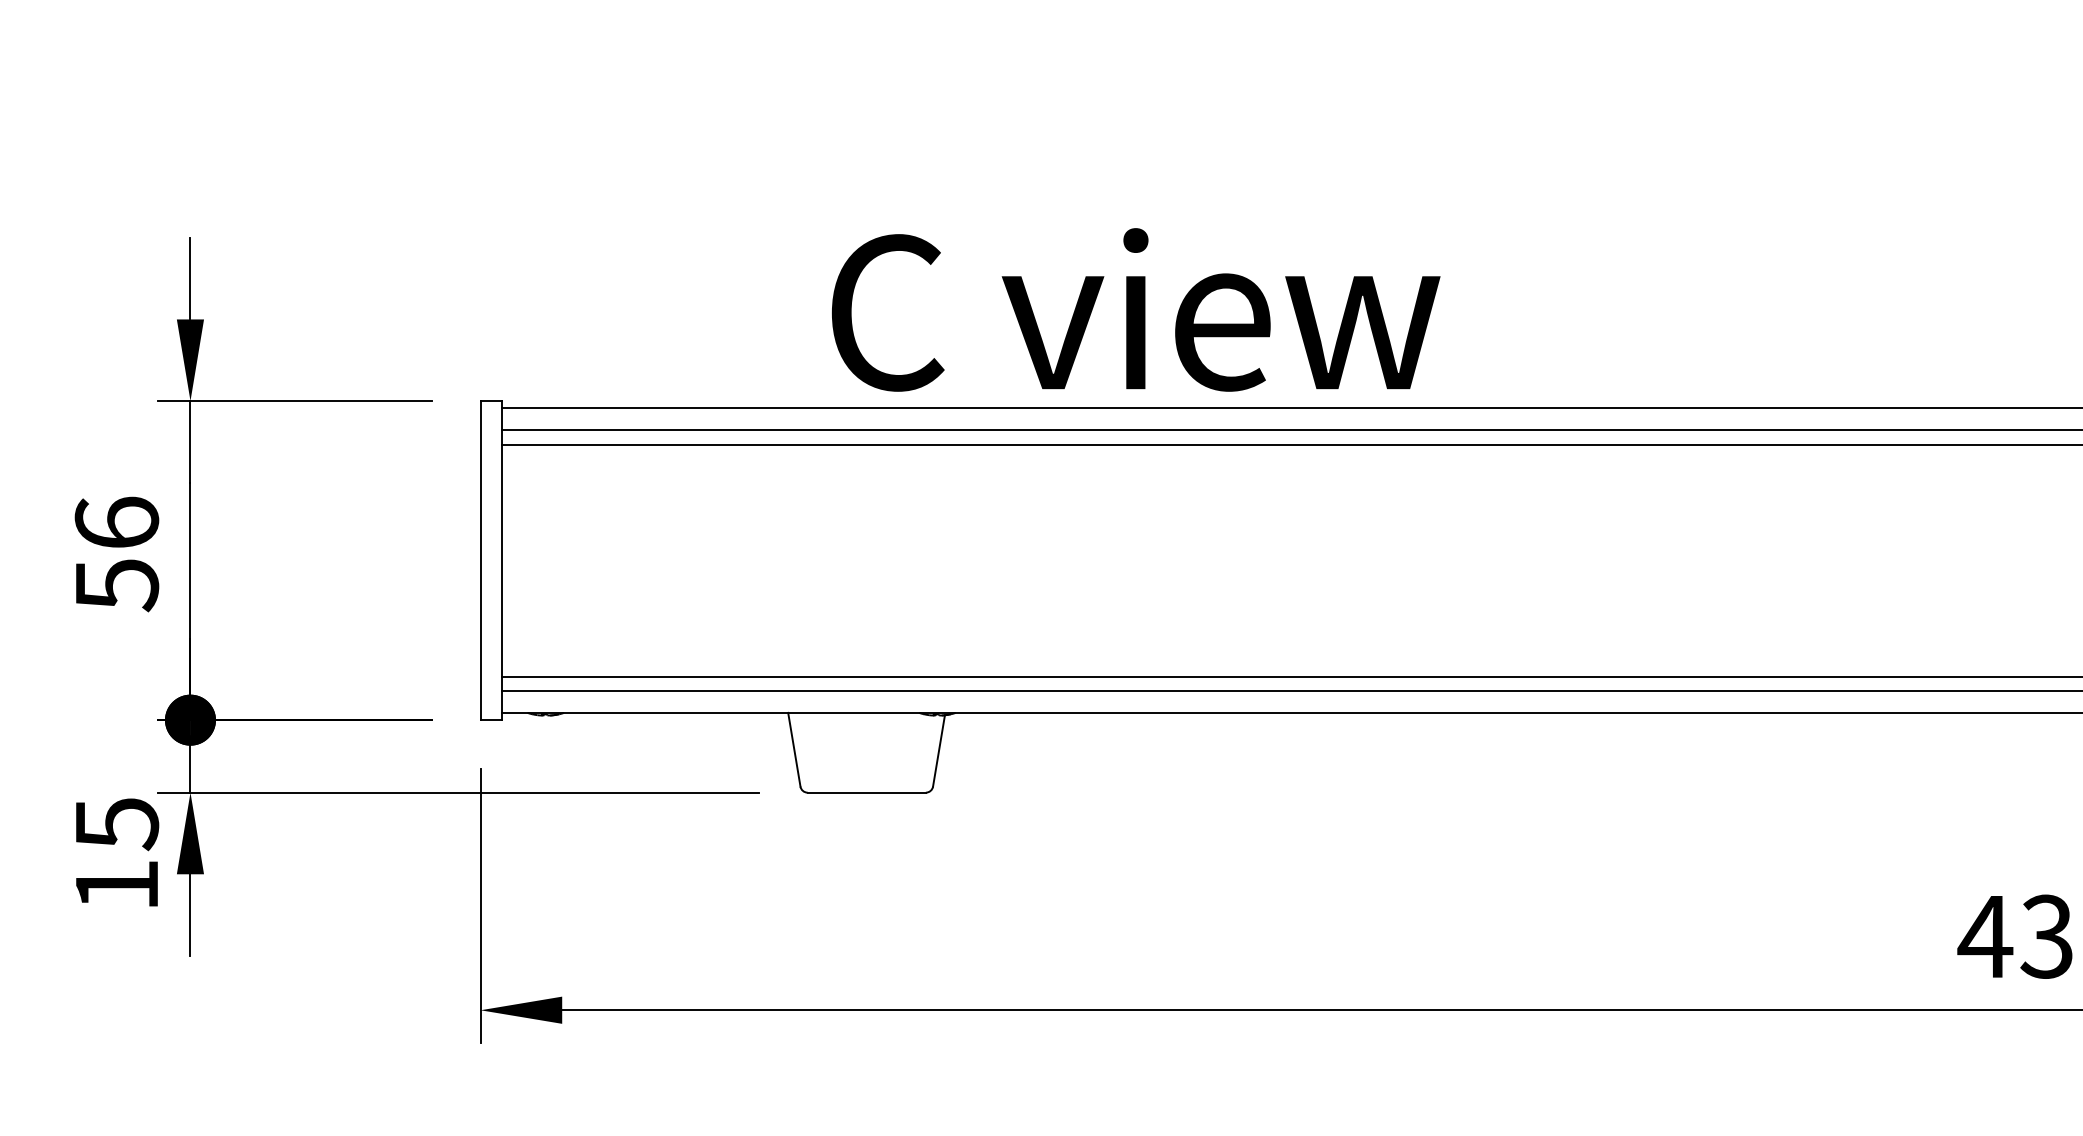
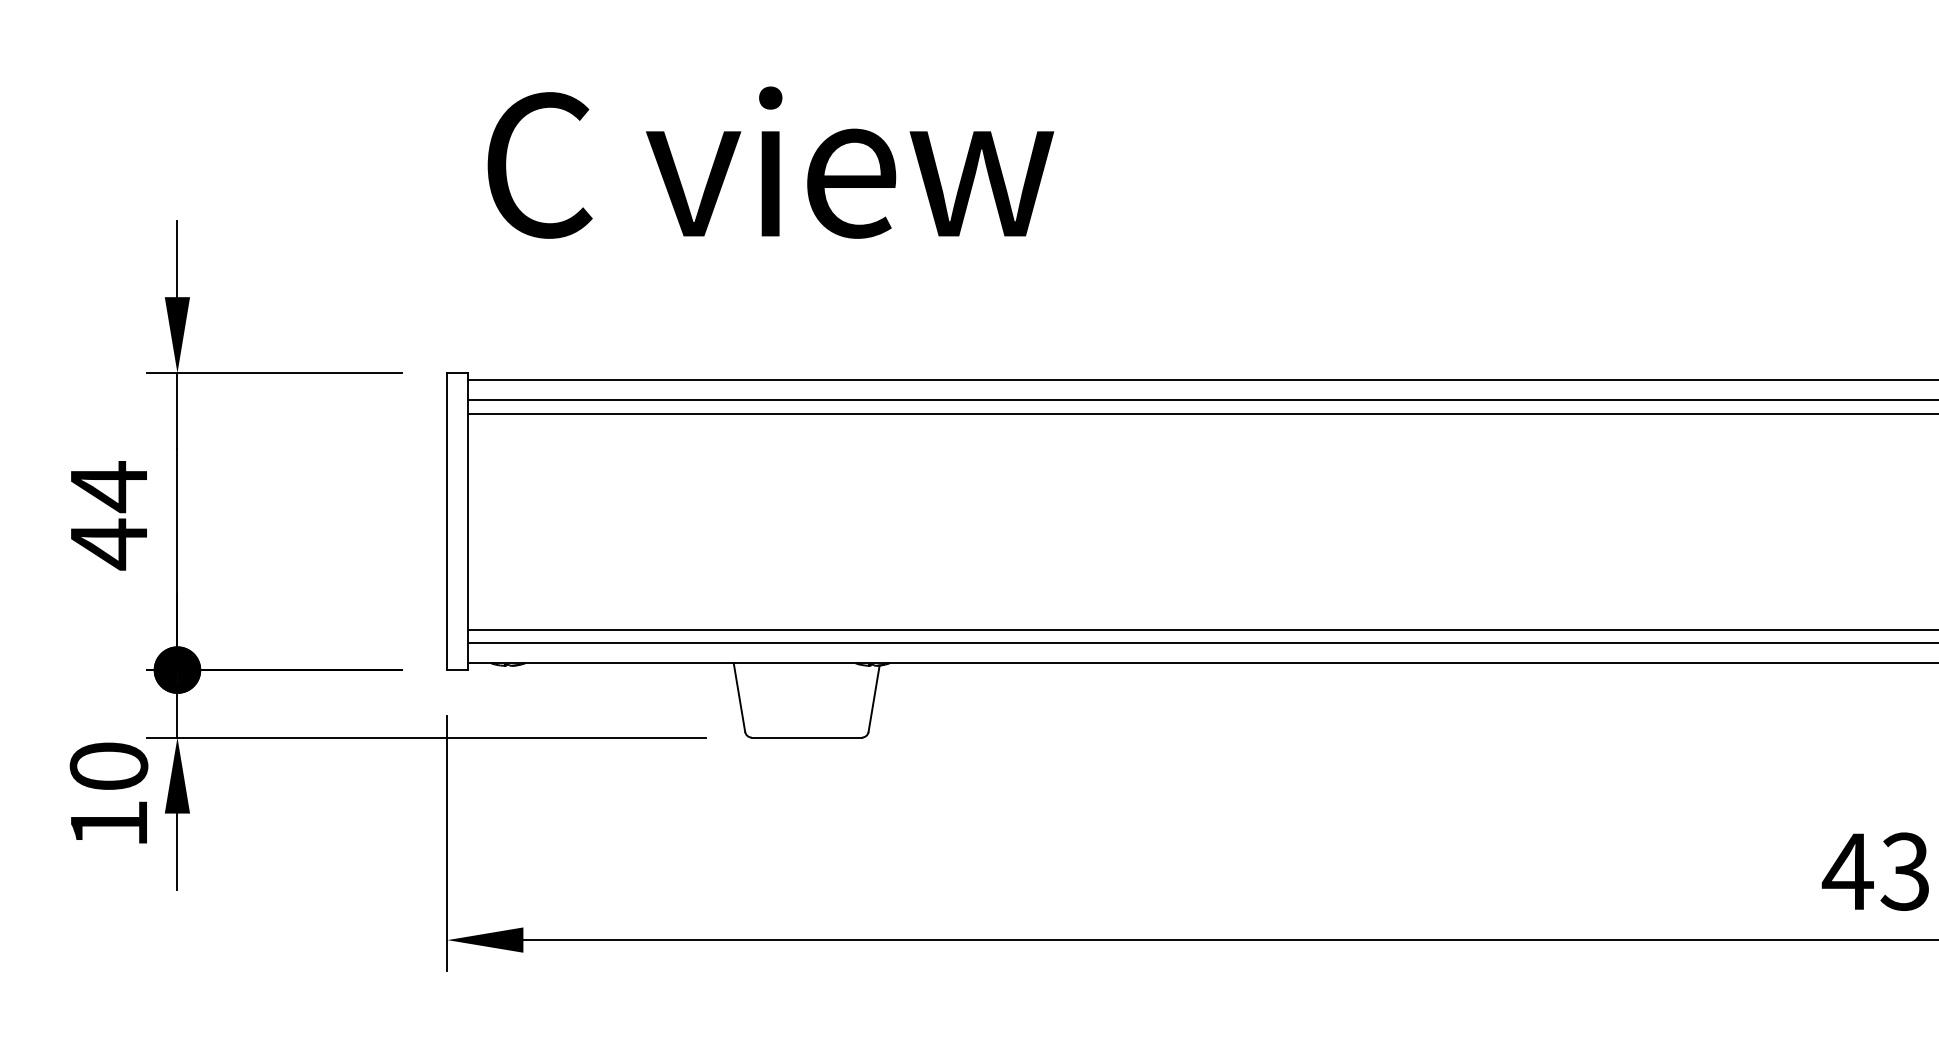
text: (1136, 309) -> (771, 162), moved
text: (116, 554) -> (108, 515), 56 -> 44
text: (116, 824) -> (108, 767), 15 -> 10

